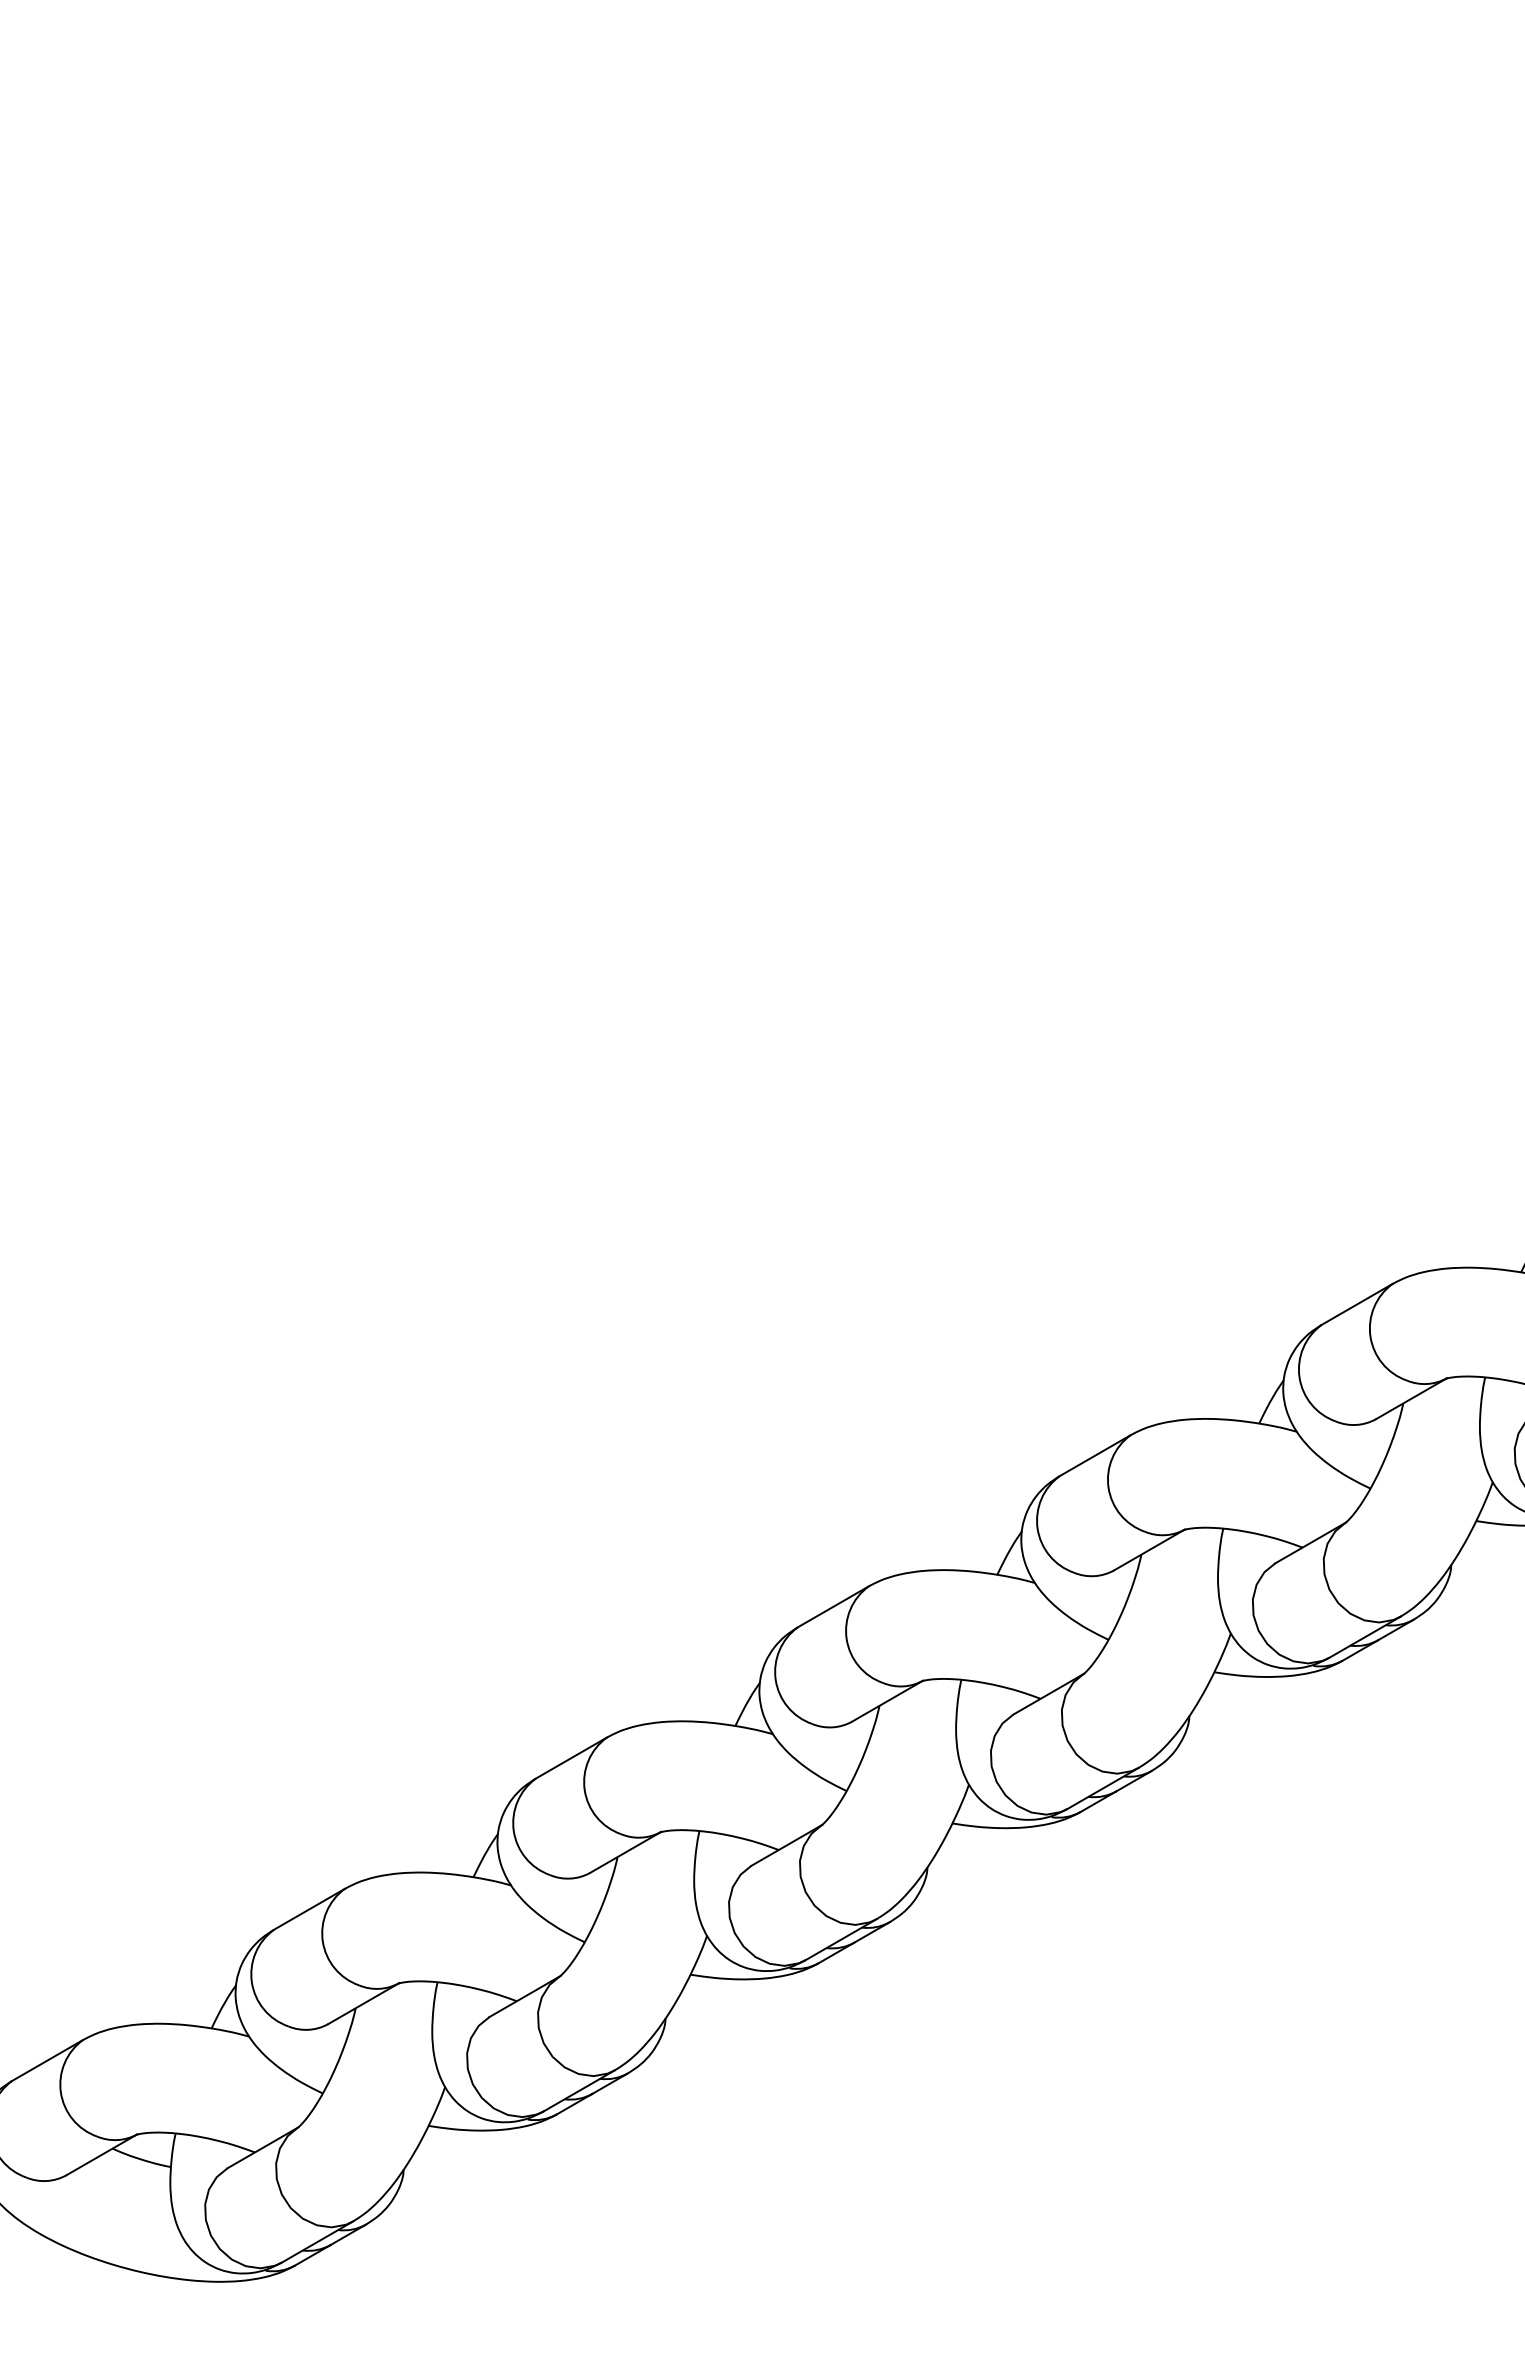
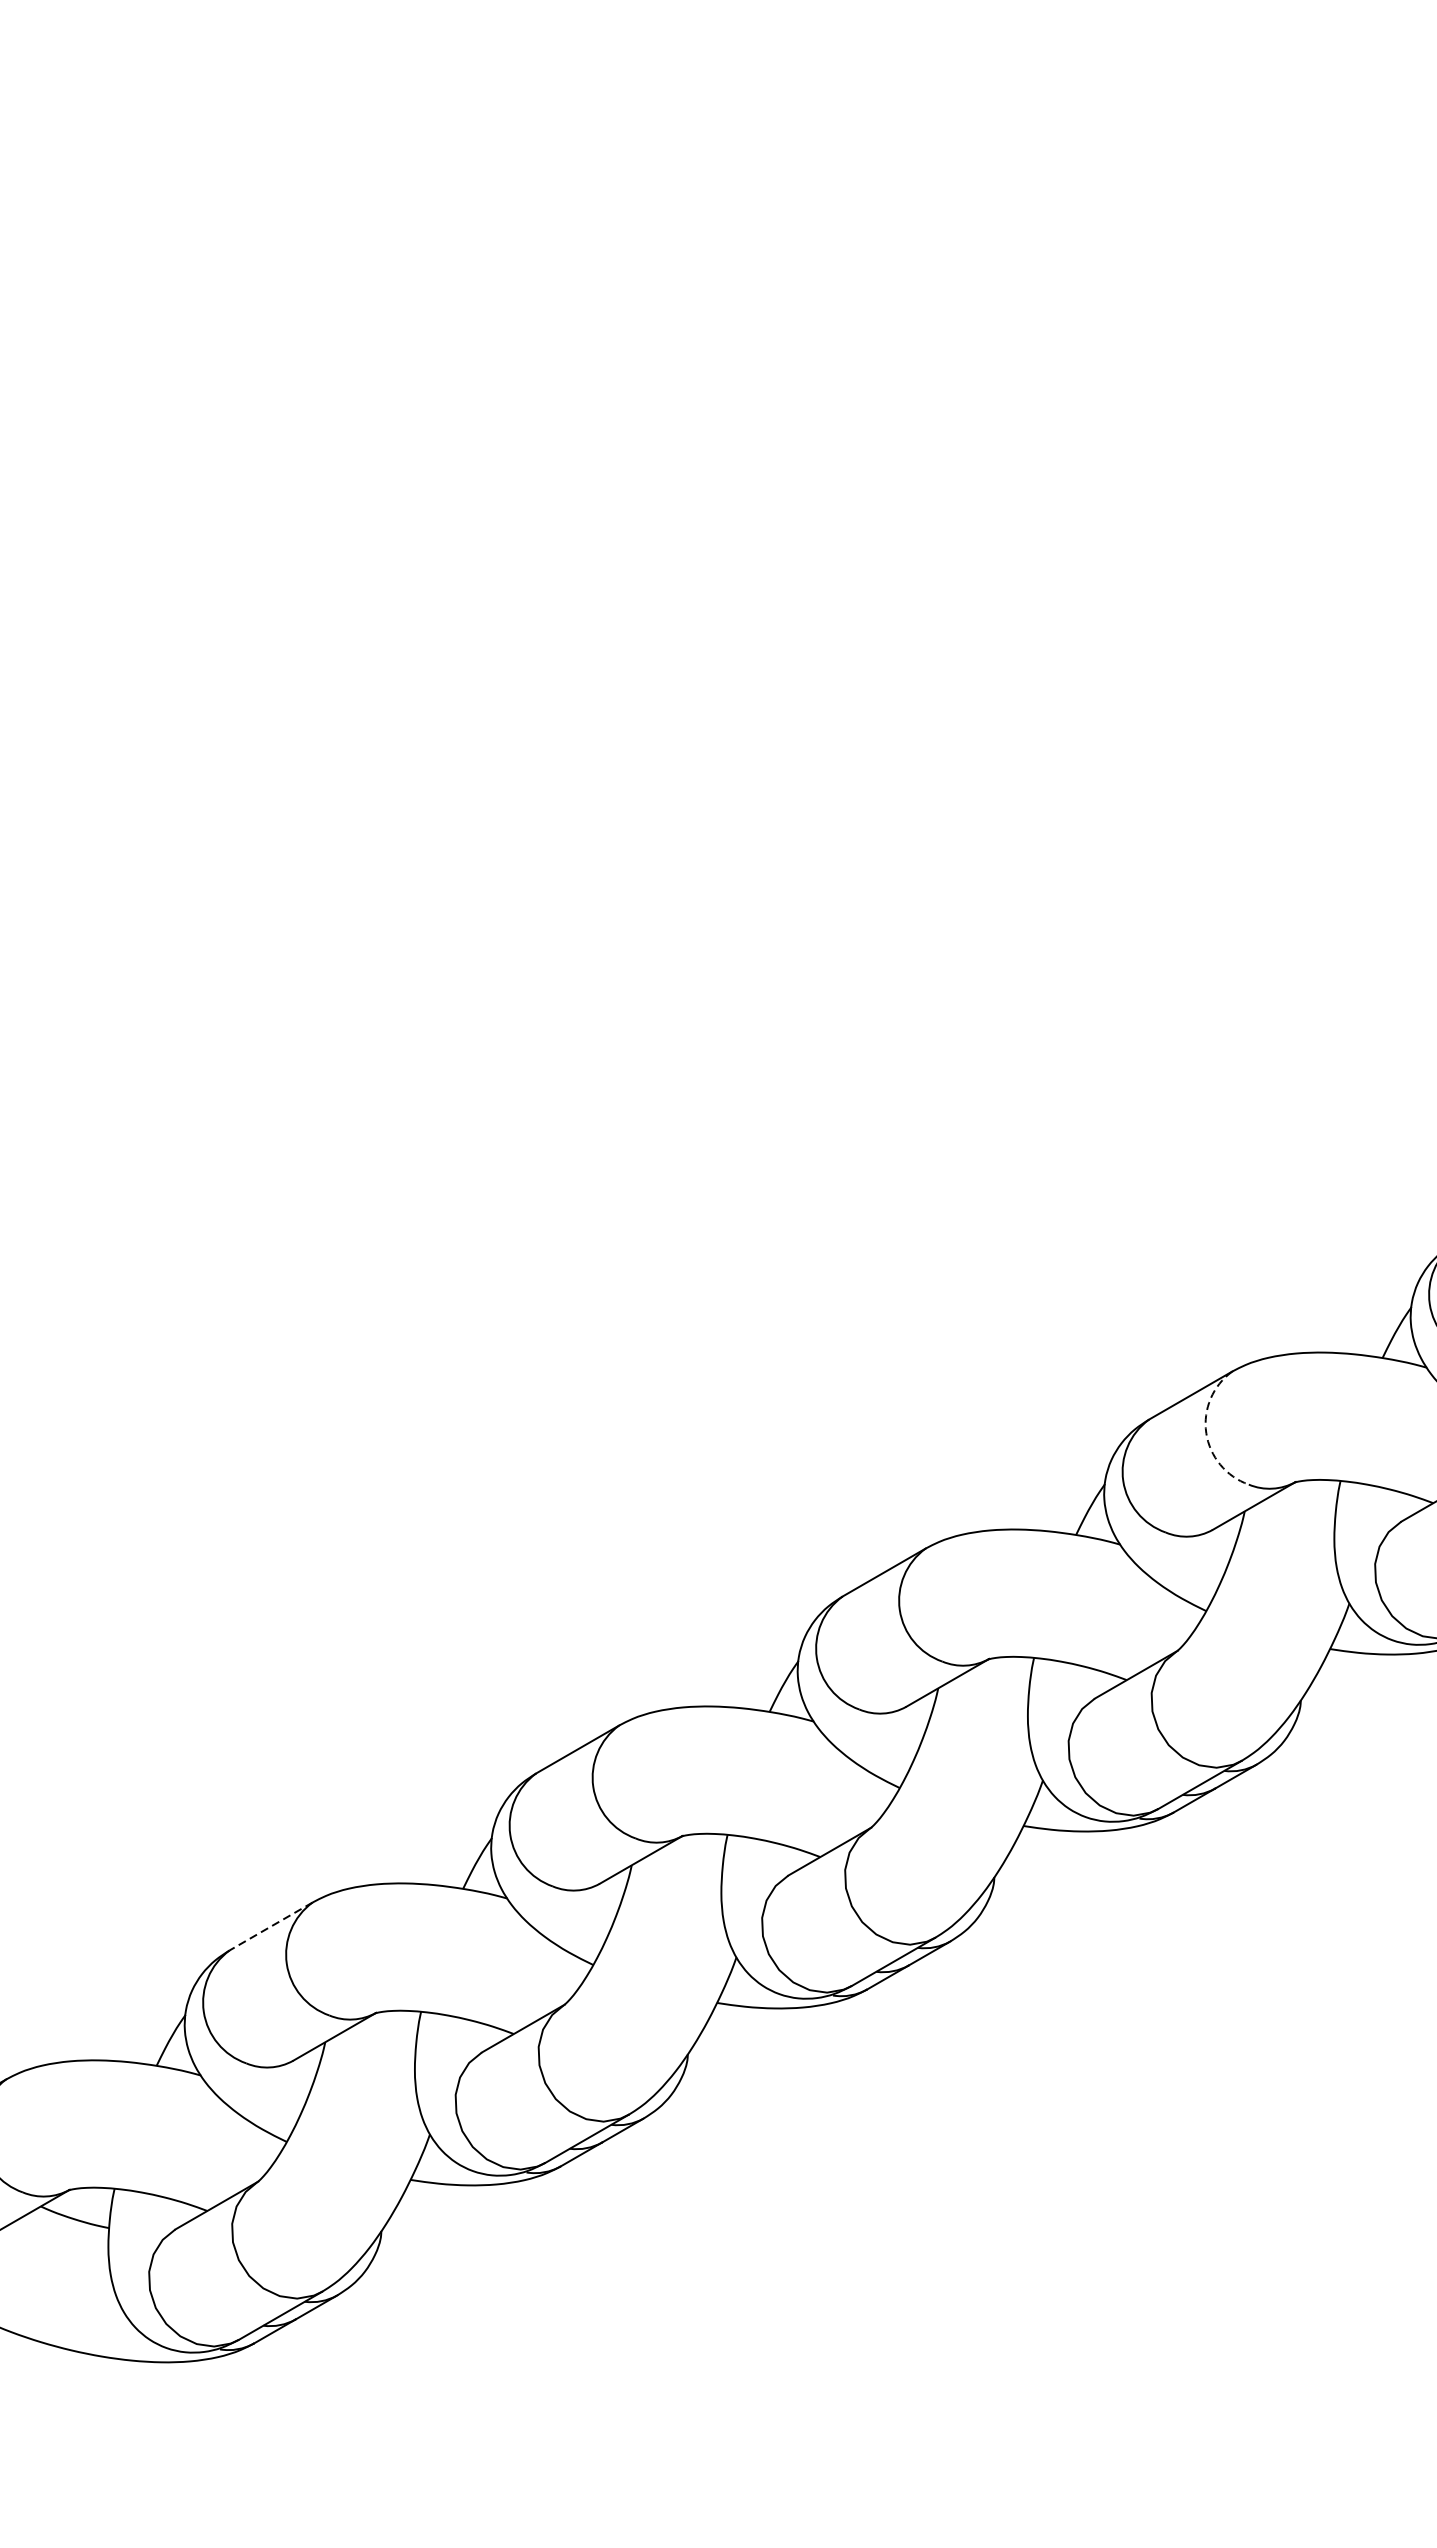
arc: (1108, 1487) -> (1206, 1432), solid -> dashed
line: (309, 1909) -> (271, 1926), solid -> dashed

